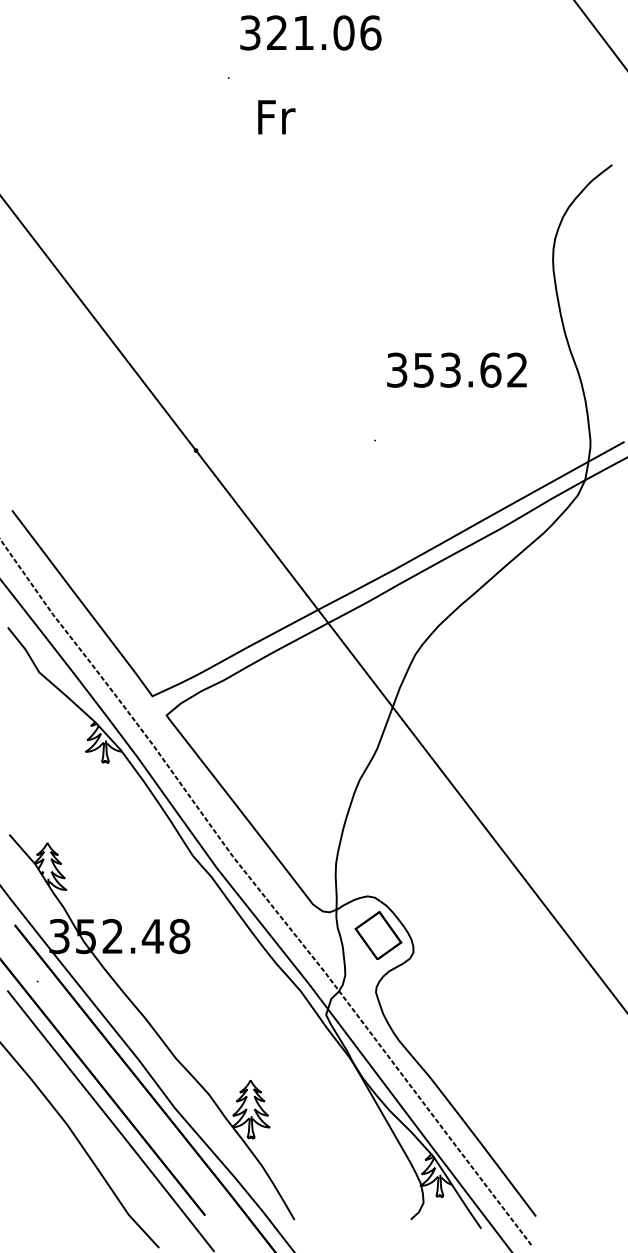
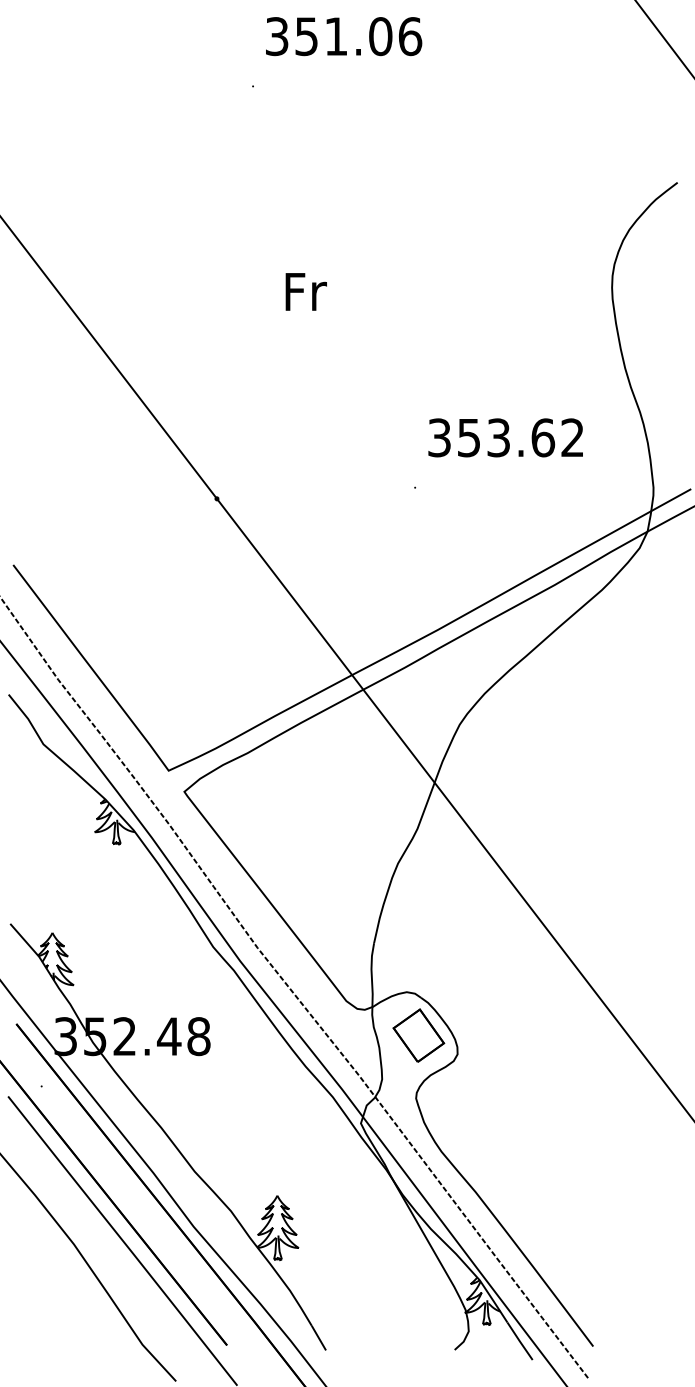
text: (276, 32) -> (306, 36), 321.06 -> 351.06
text: (276, 116) -> (305, 291), moved
text: (456, 369) -> (505, 437), moved

